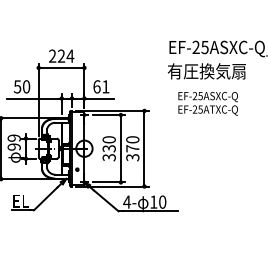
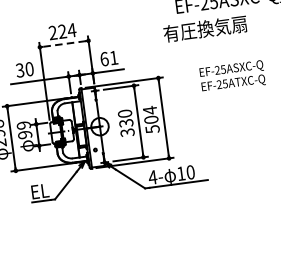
line: (61, 67) -> (64, 43), solid -> dashed
text: (206, 71) -> (204, 29), moved
text: (17, 86) -> (20, 70), 50 -> 30
text: (207, 103) -> (231, 76), moved
text: (132, 147) -> (150, 118), 370 -> 504

